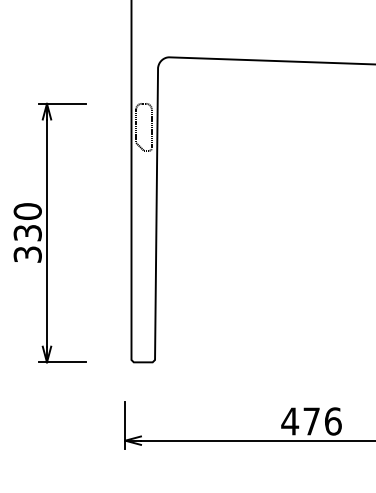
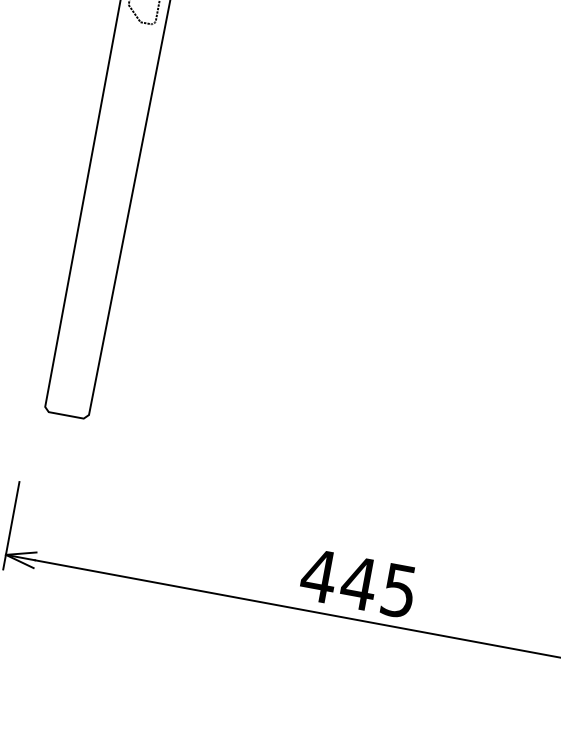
text: (321, 421) -> (377, 586), 476 -> 445

